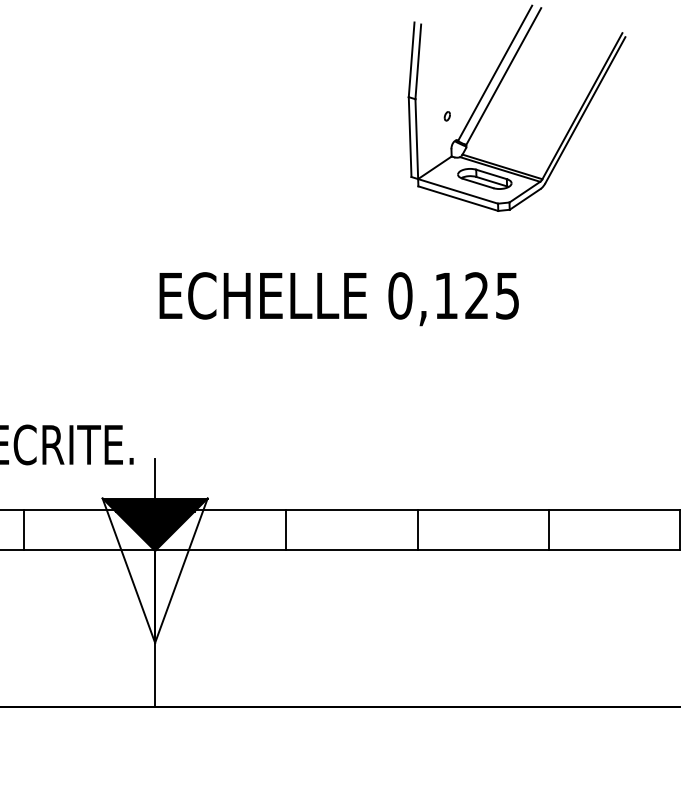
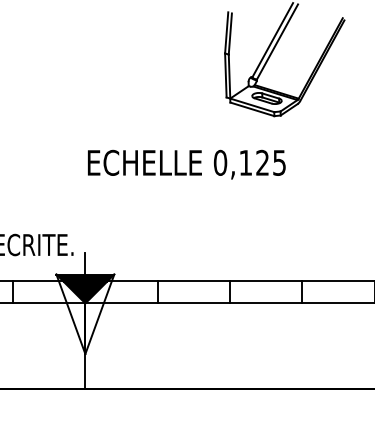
part: (447, 115) -> (246, 63), removed

